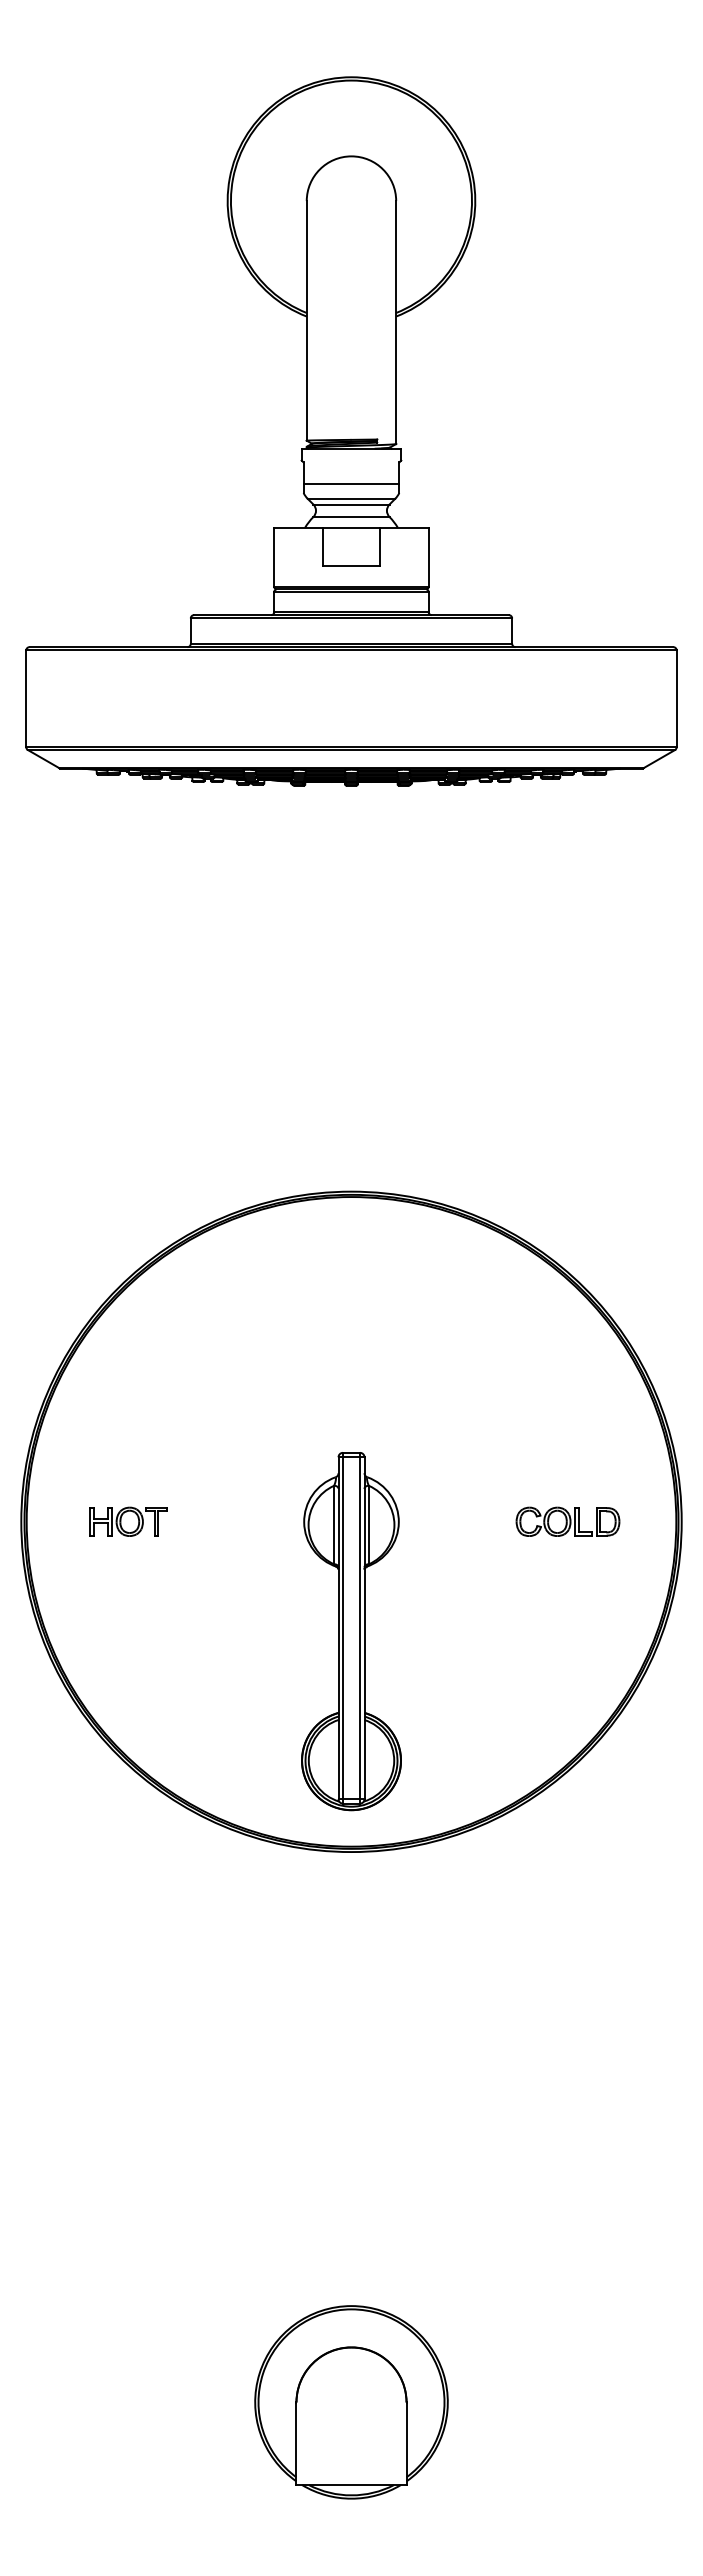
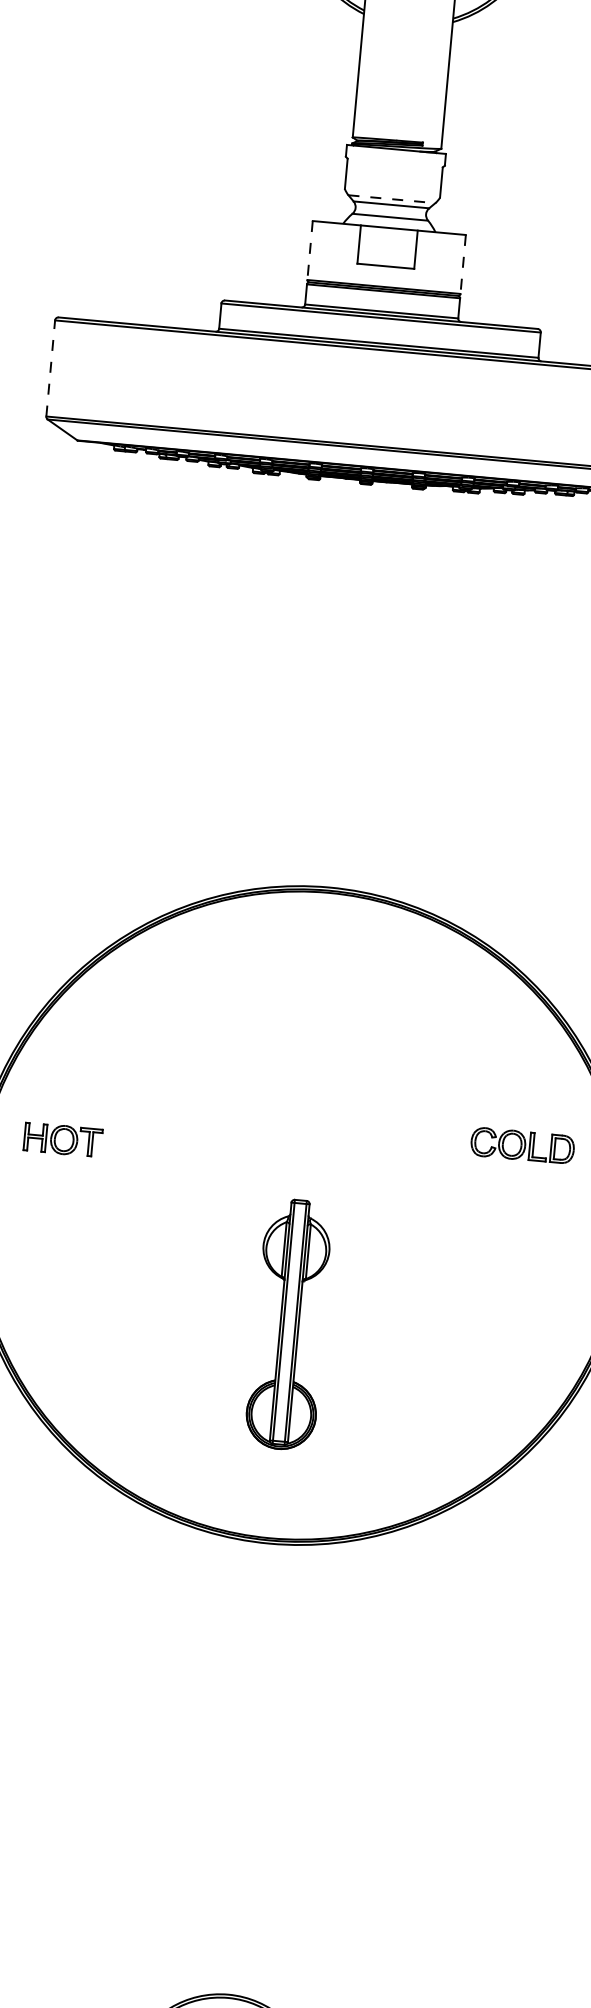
line: (351, 484) -> (393, 184), removed
line: (351, 498) -> (391, 198), solid -> dashed
line: (274, 557) -> (310, 250), solid -> dashed
line: (428, 557) -> (463, 264), solid -> dashed
line: (26, 698) -> (51, 368), solid -> dashed
part: (128, 1521) -> (62, 1139), moved
part: (567, 1521) -> (522, 1145), moved
part: (351, 1631) -> (289, 1324), size x0.7

